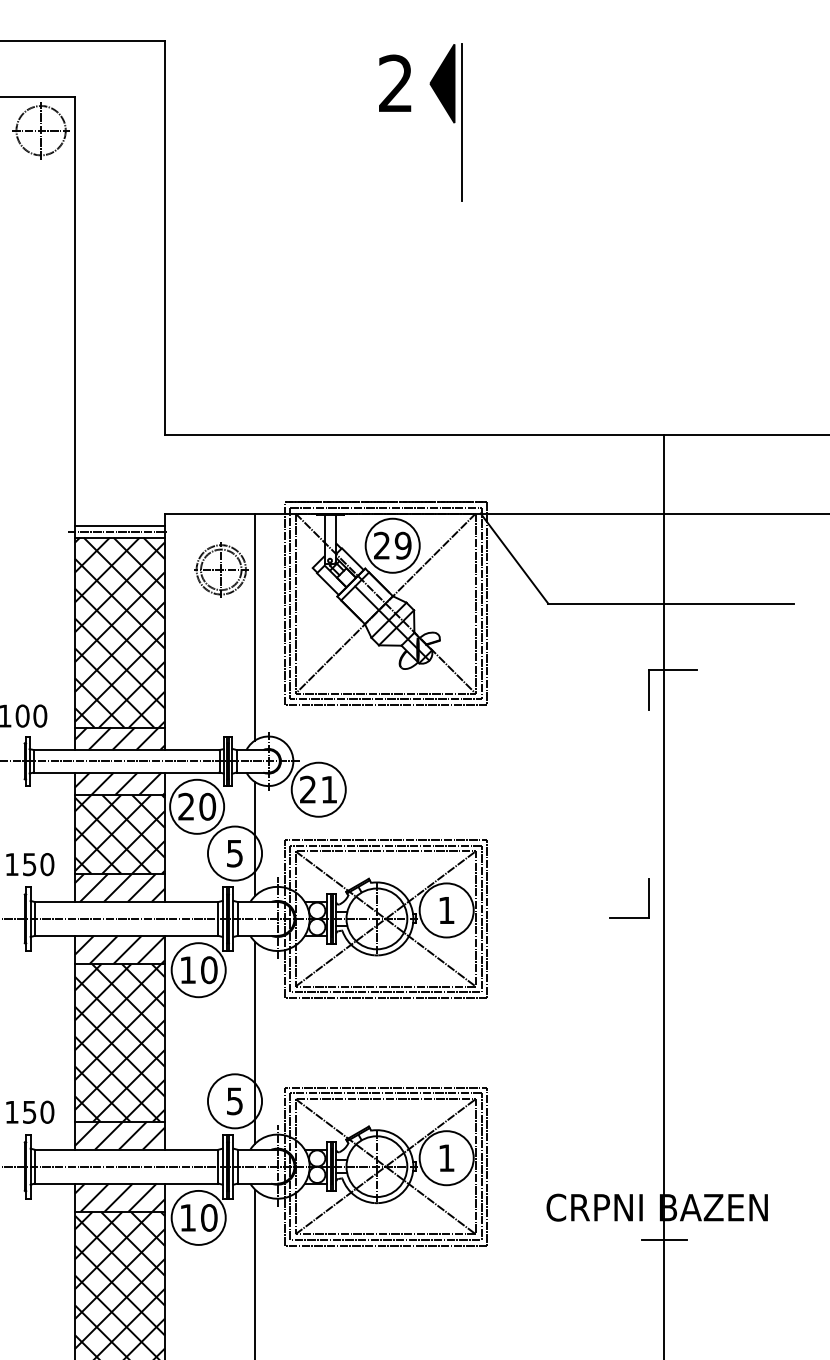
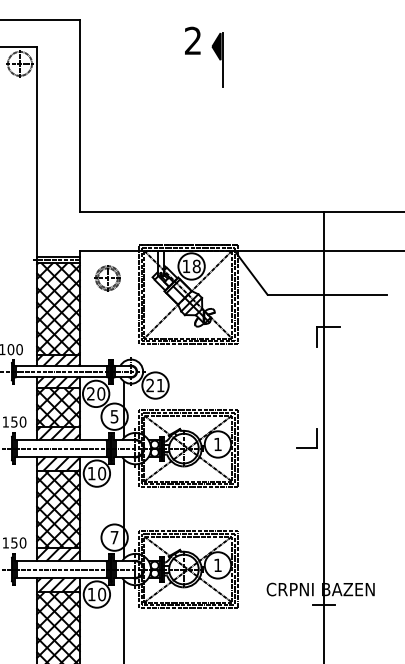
part: (445, 121) -> (217, 59), size x0.7
text: (392, 545) -> (191, 266), 29 -> 18
line: (255, 625) -> (124, 305), removed
text: (234, 1101) -> (114, 537), 5 -> 7

